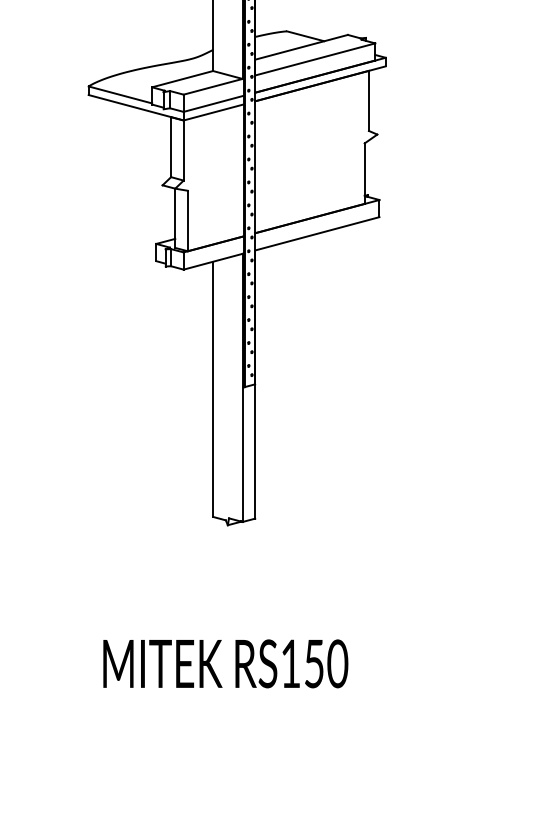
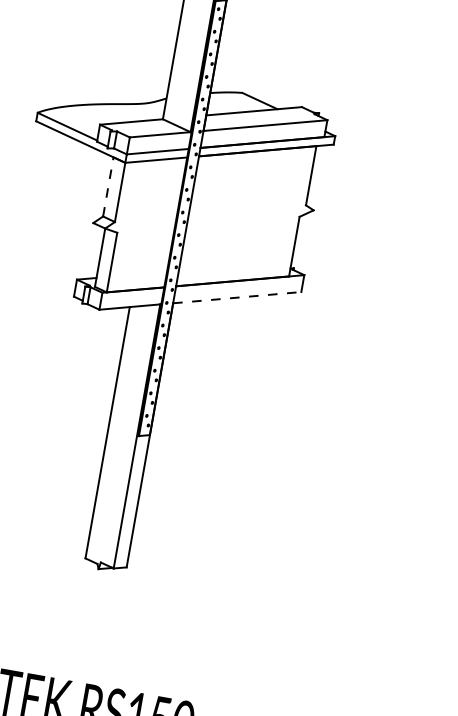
line: (171, 146) -> (108, 186), solid -> dashed
line: (317, 233) -> (237, 297), solid -> dashed

